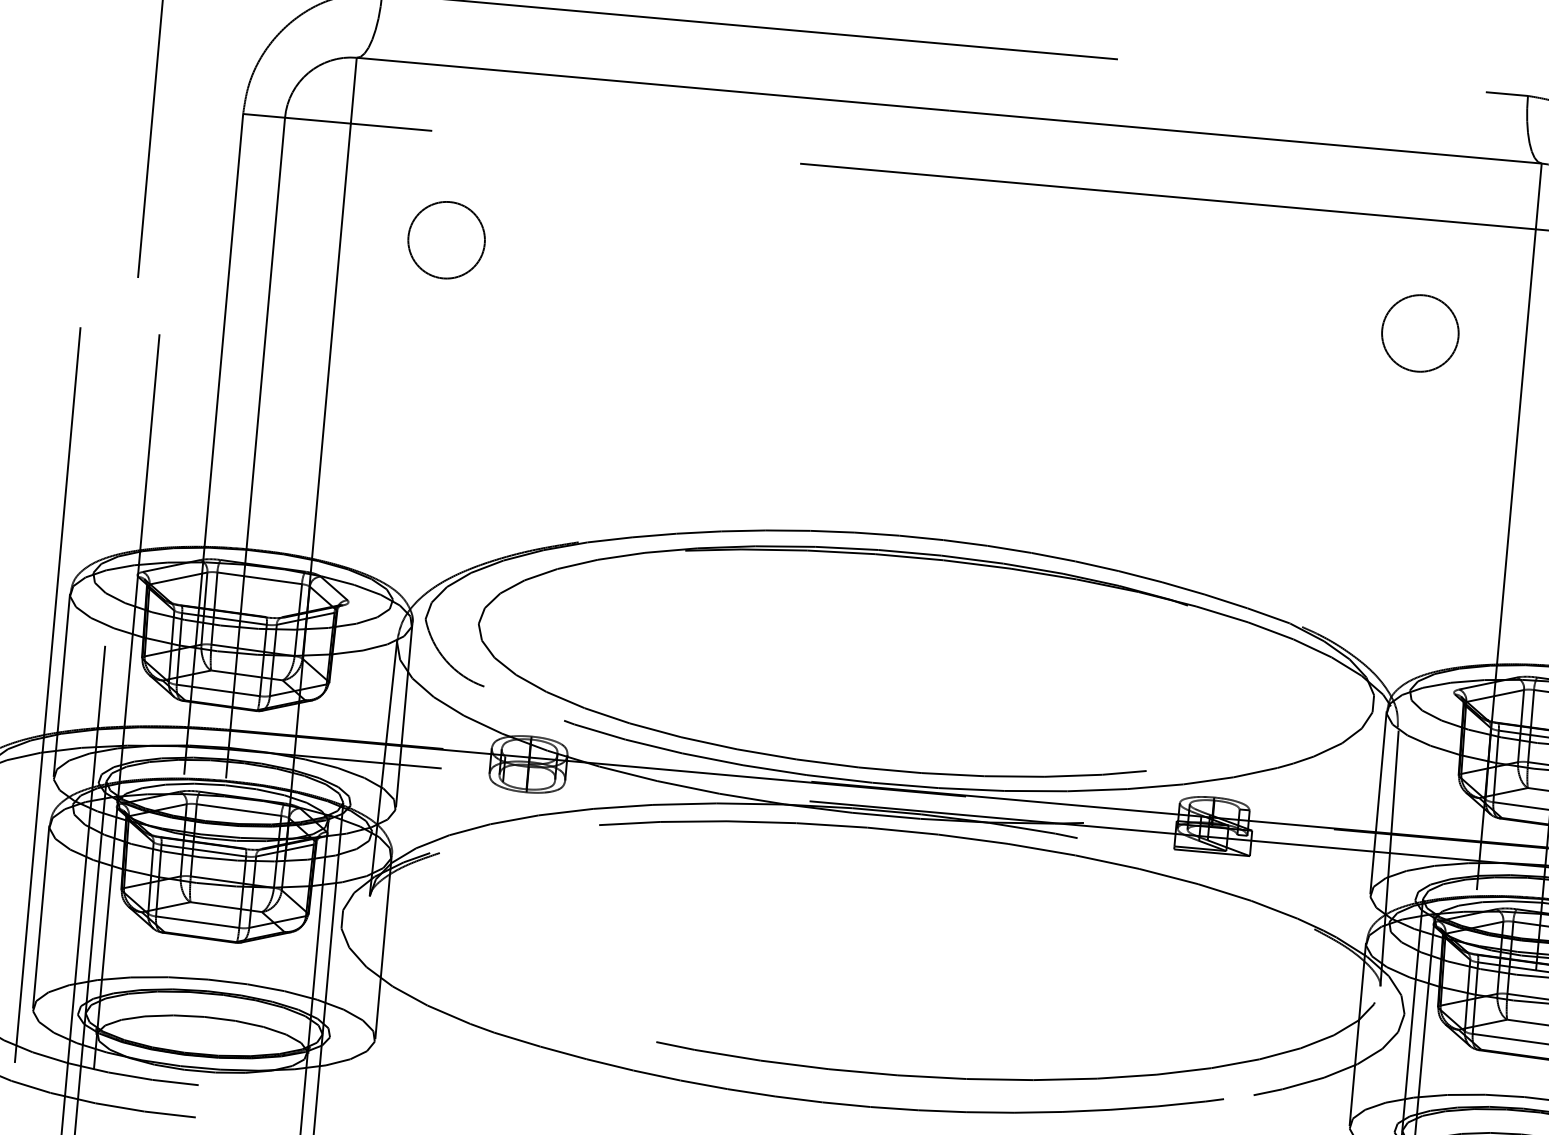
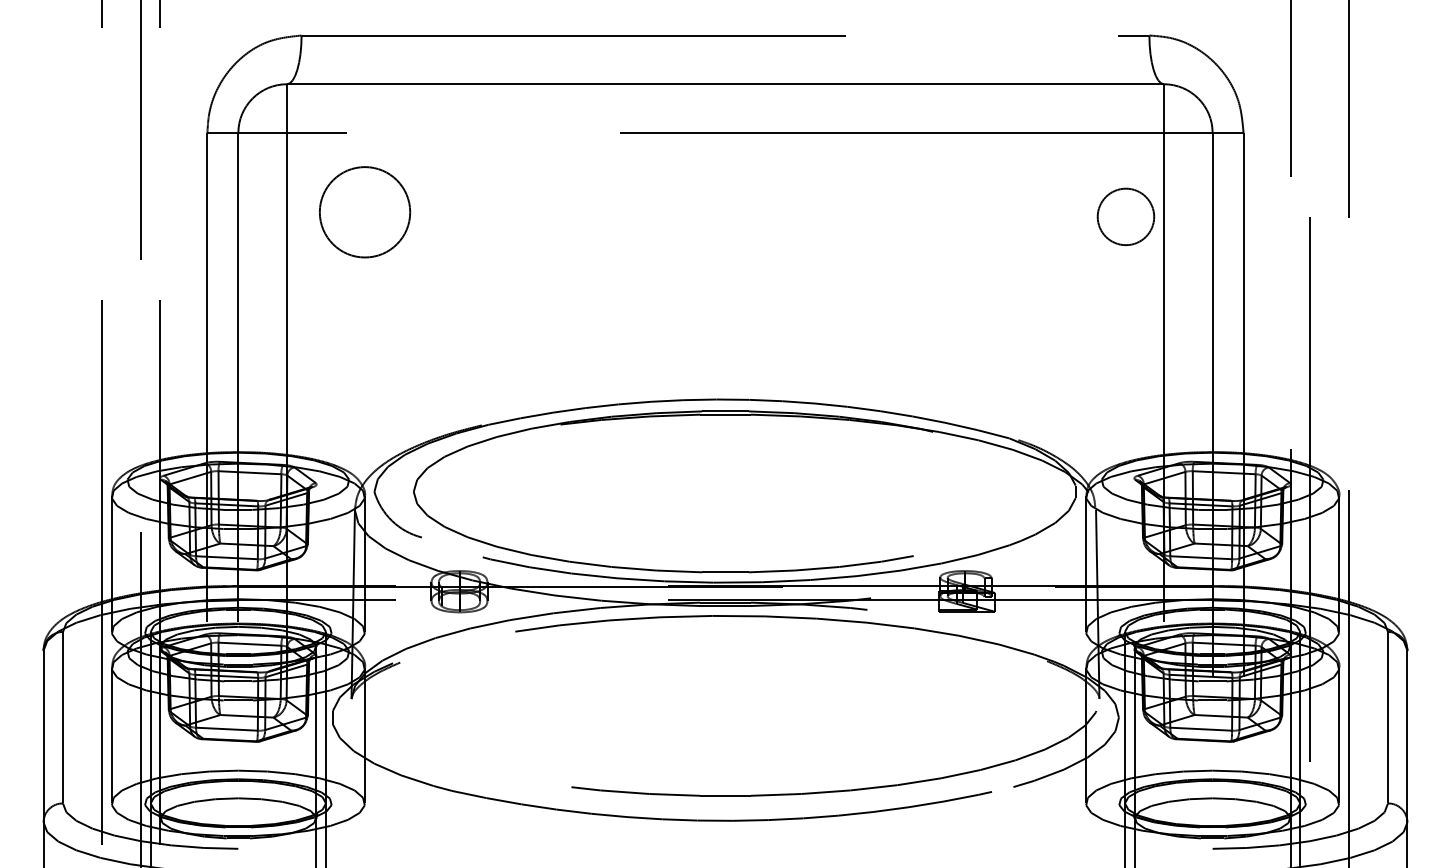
circle: (445, 240) -> (364, 212), size x1.6
circle: (1419, 332) -> (1125, 216), moved

